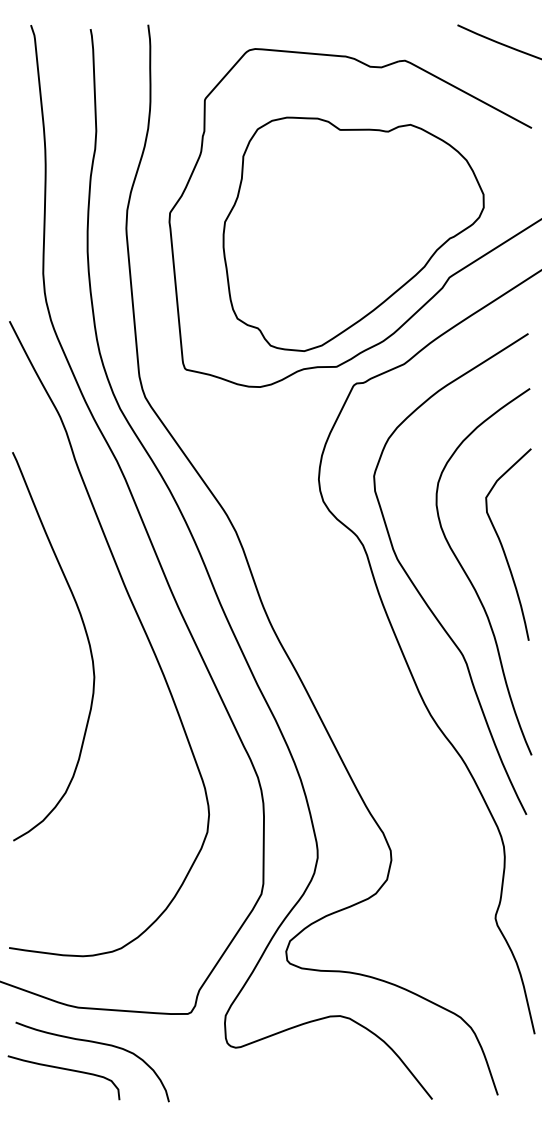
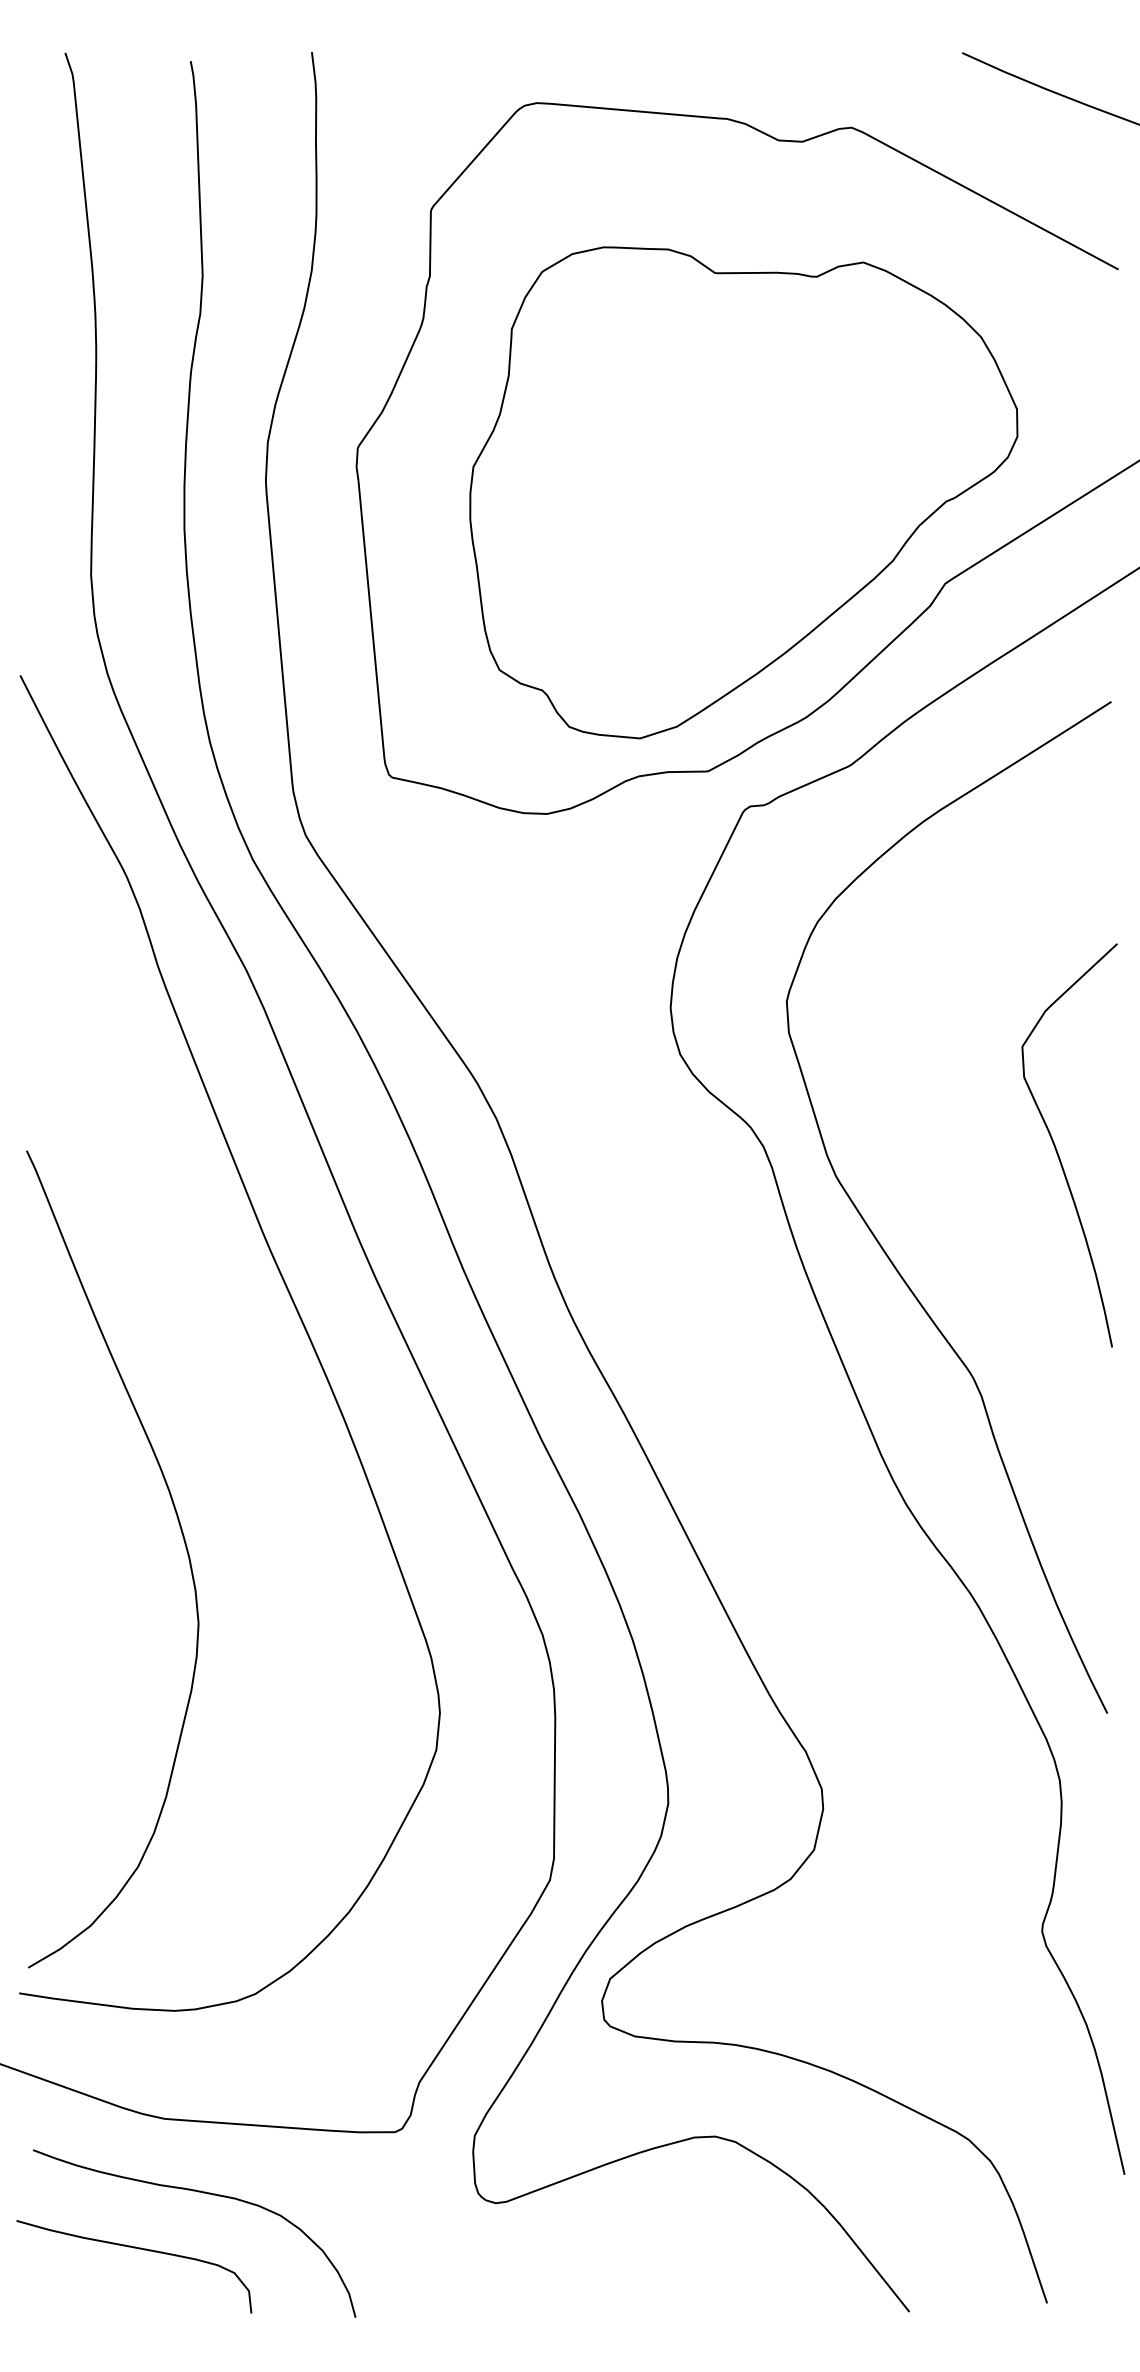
curve: (469, 577) -> (987, 1214), removed
curve: (85, 634) -> (179, 1534), moved

